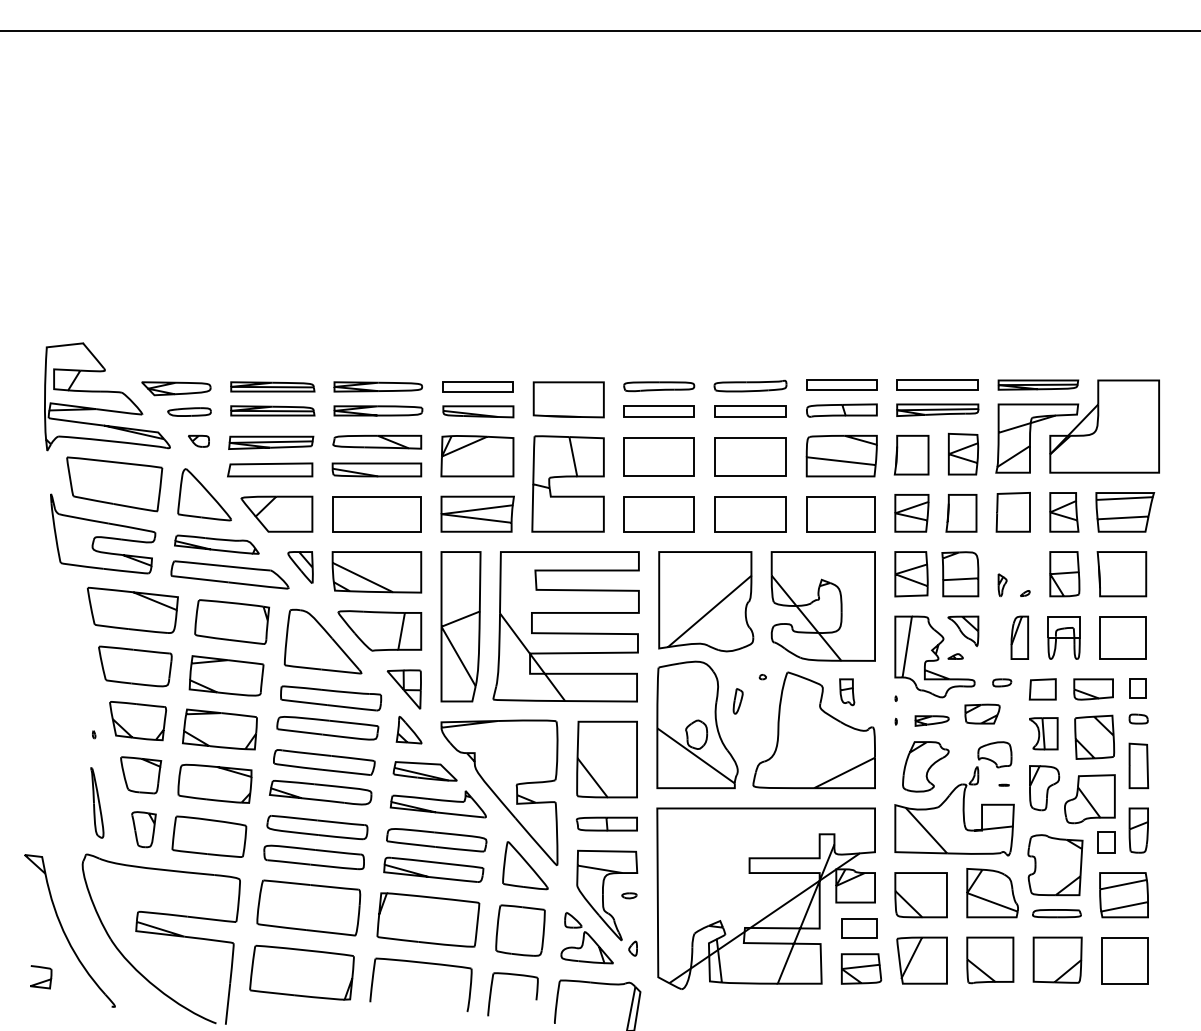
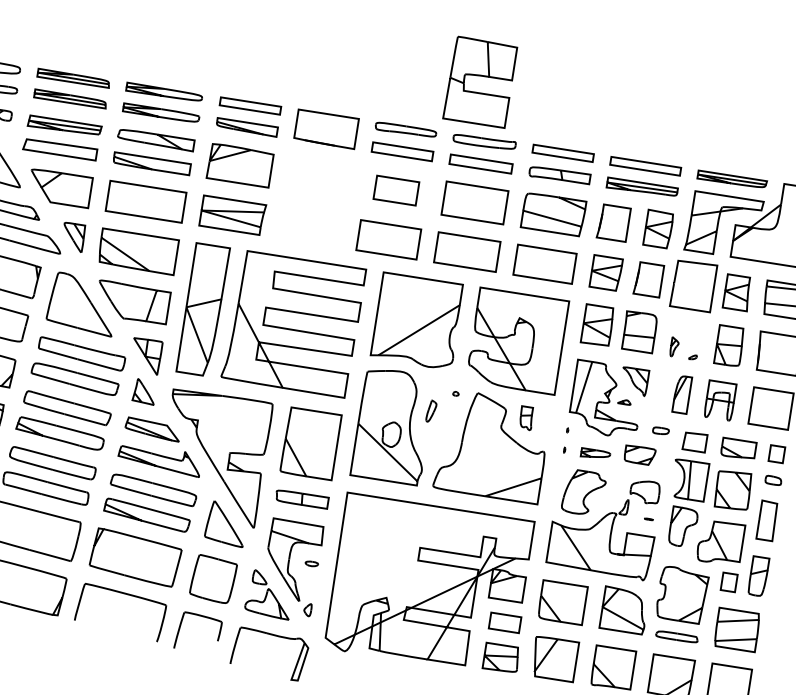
part: (658, 456) -> (395, 190), size x0.7
part: (567, 483) -> (479, 81), moved
part: (1012, 512) -> (692, 285), size x1.4
part: (1043, 733) -> (689, 480), size x1.4

